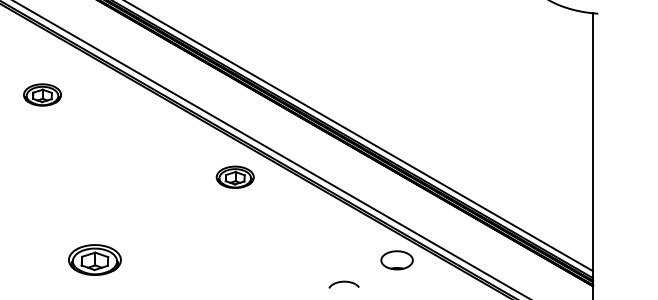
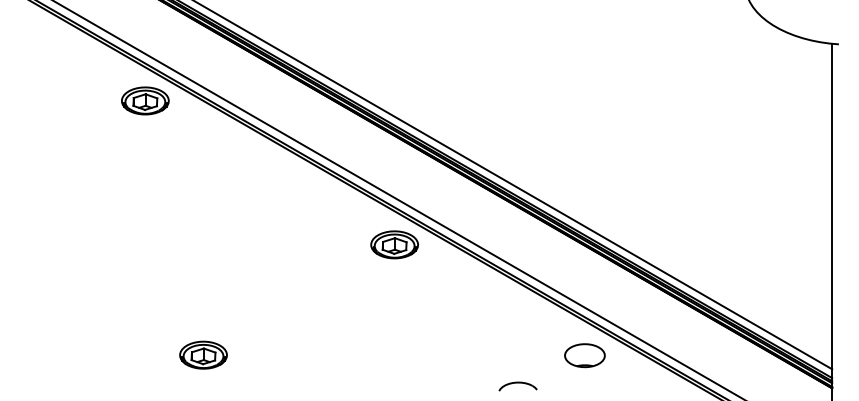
part: (42, 94) -> (145, 100), moved
part: (235, 177) -> (394, 244), moved
part: (94, 259) -> (203, 354), size x0.71

